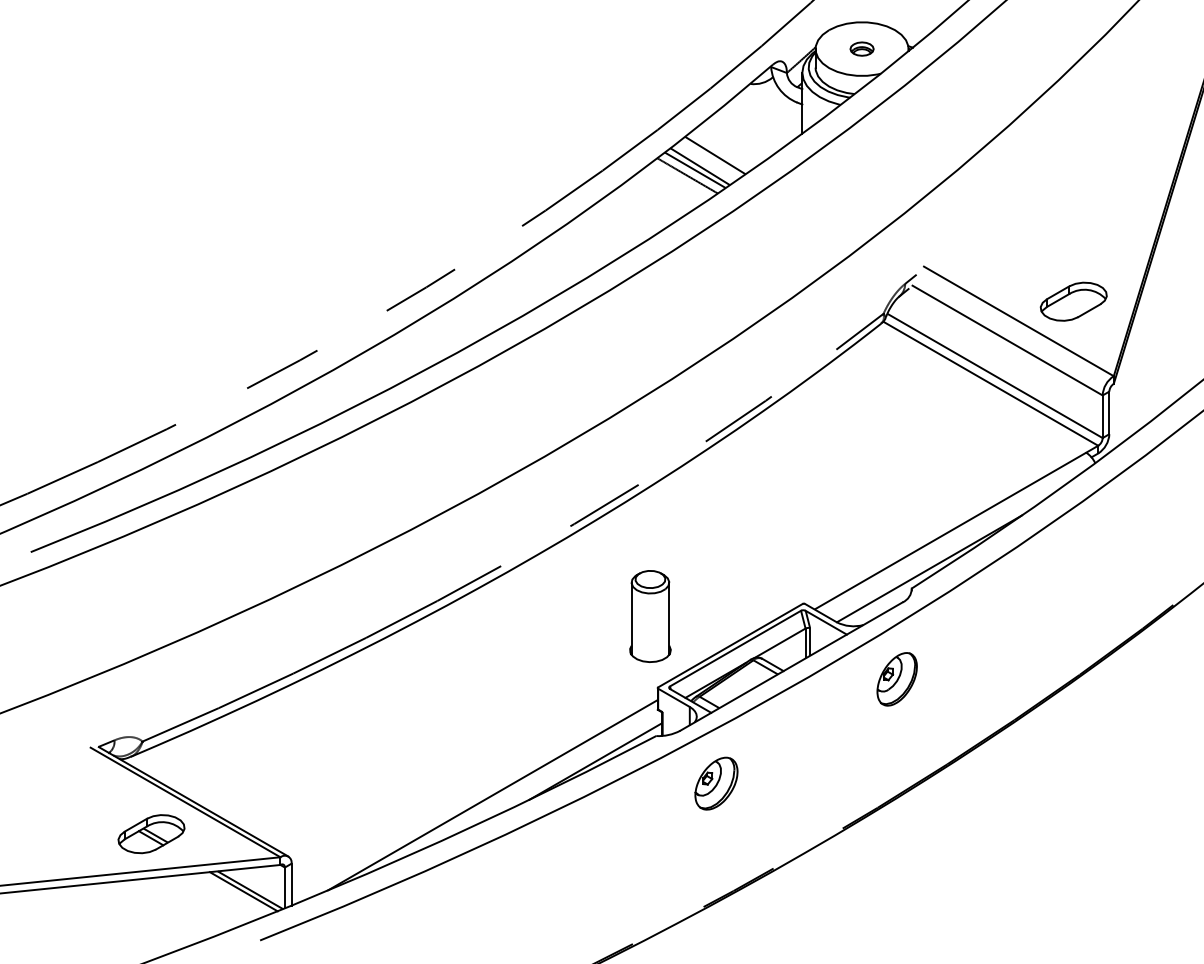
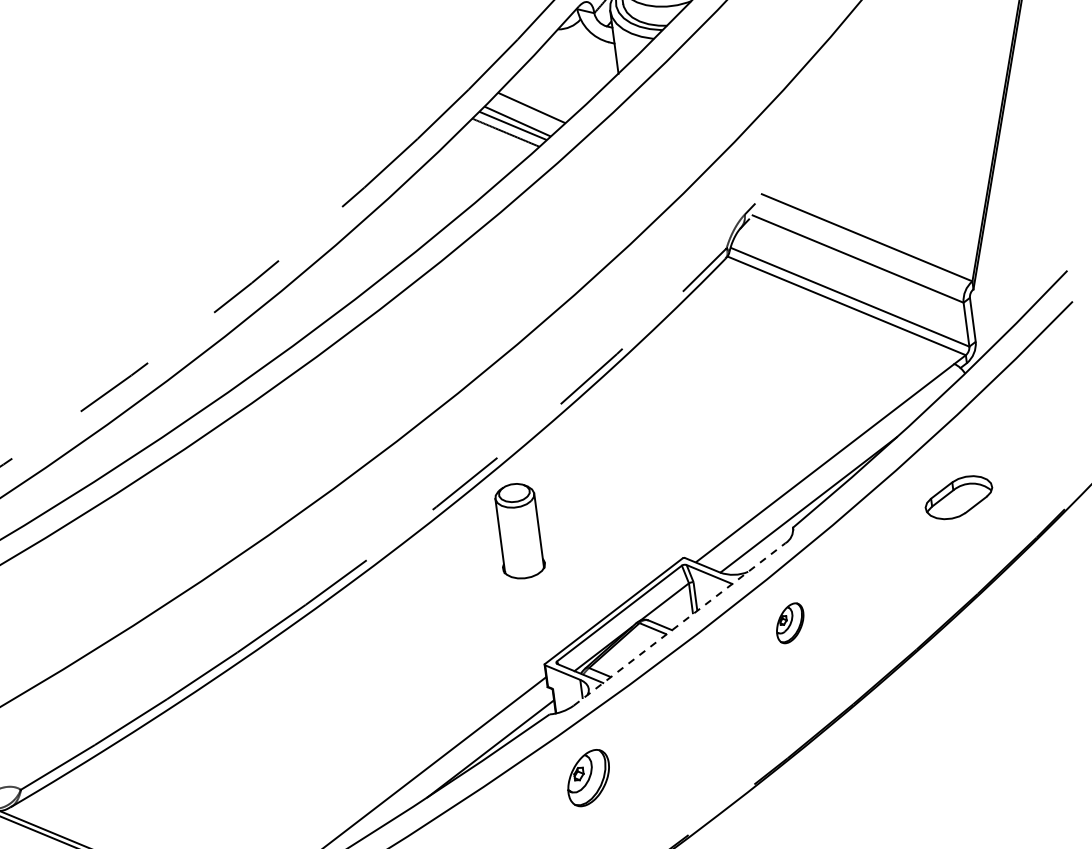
part: (1073, 301) -> (958, 497), moved
part: (650, 616) -> (519, 531), moved
line: (791, 666) -> (679, 624), solid -> dashed
part: (896, 679) -> (789, 623), size x0.7
part: (716, 783) -> (588, 777), moved

